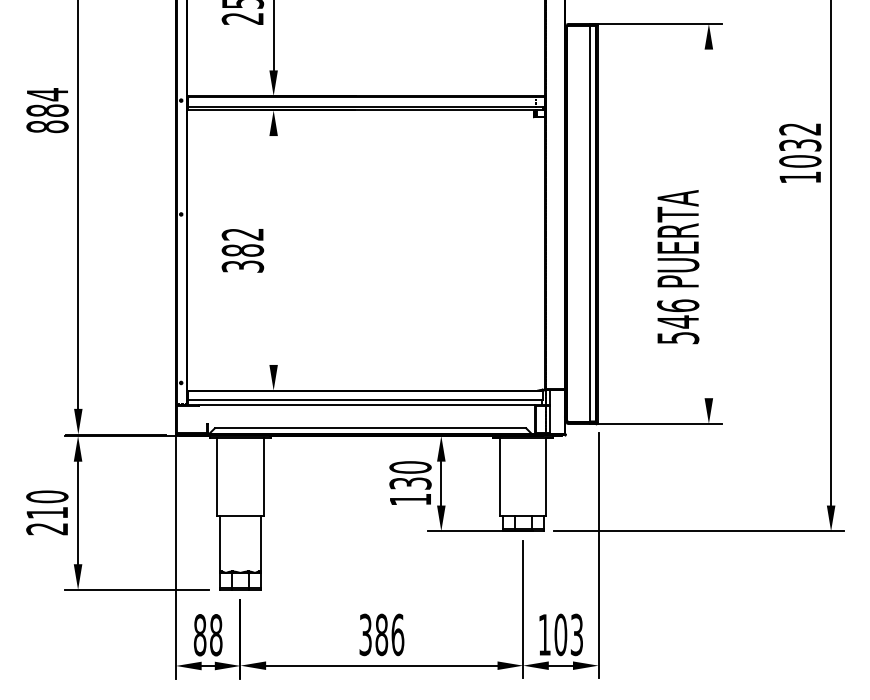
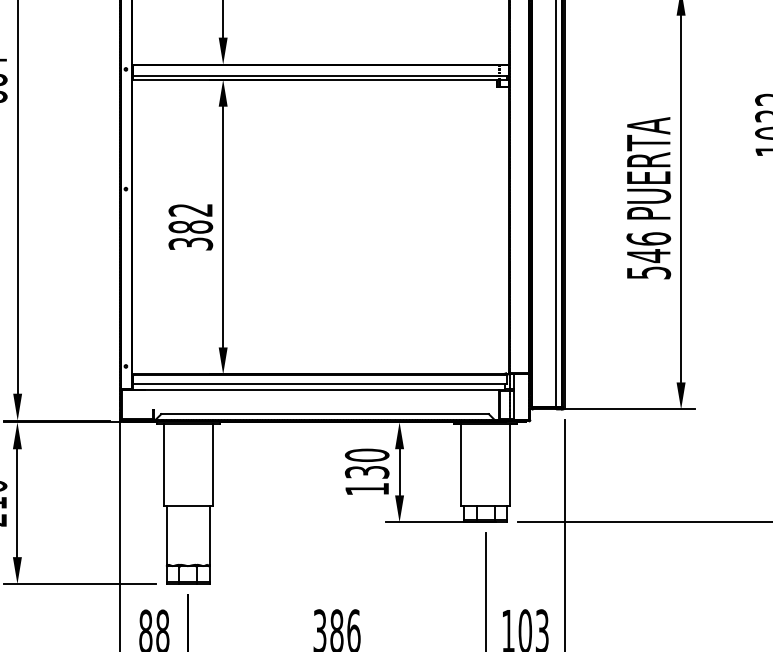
line: (708, 223) -> (680, 198), added
line: (273, 250) -> (223, 227), added
text: (678, 267) -> (649, 198), moved

